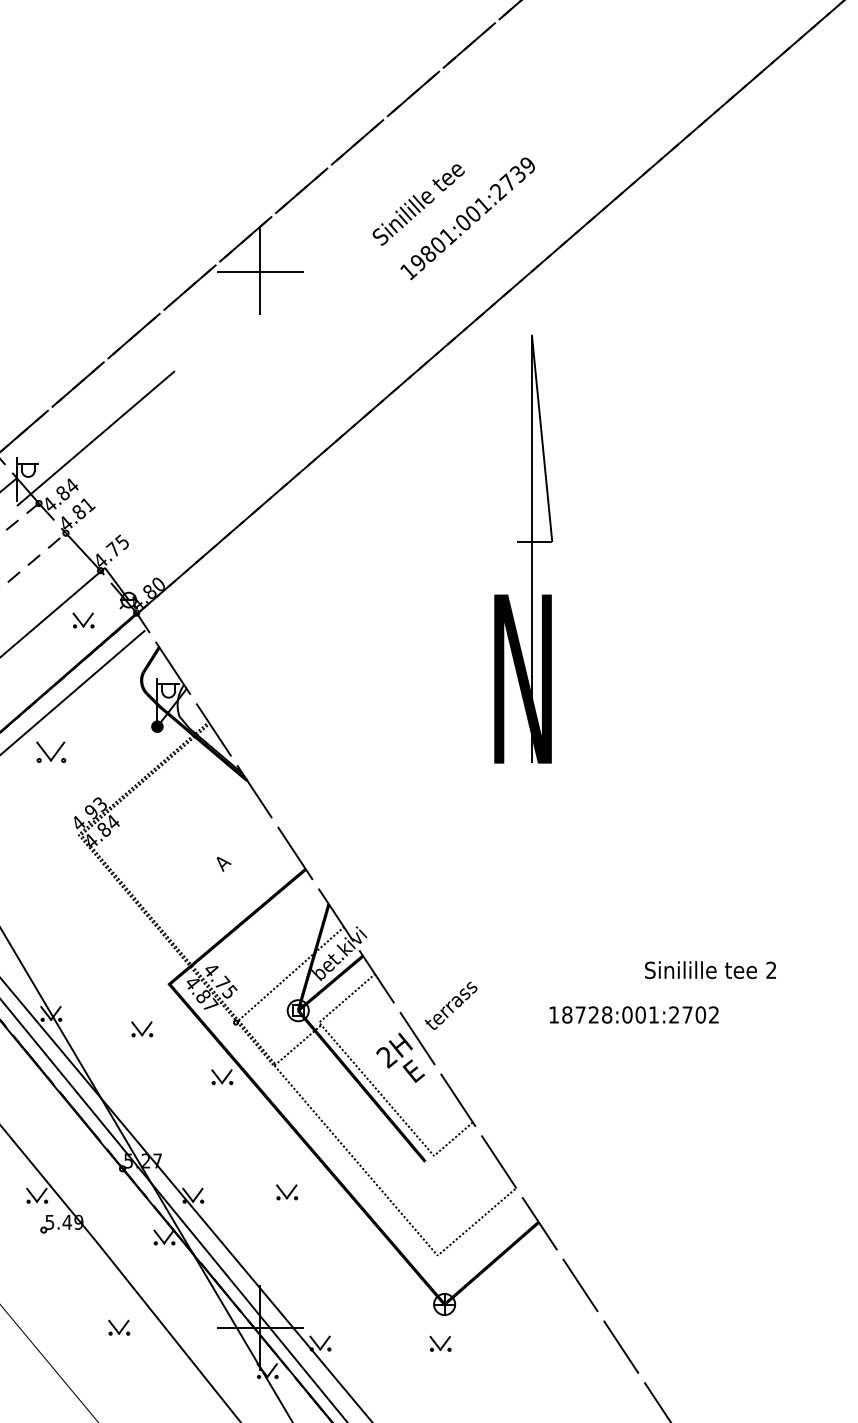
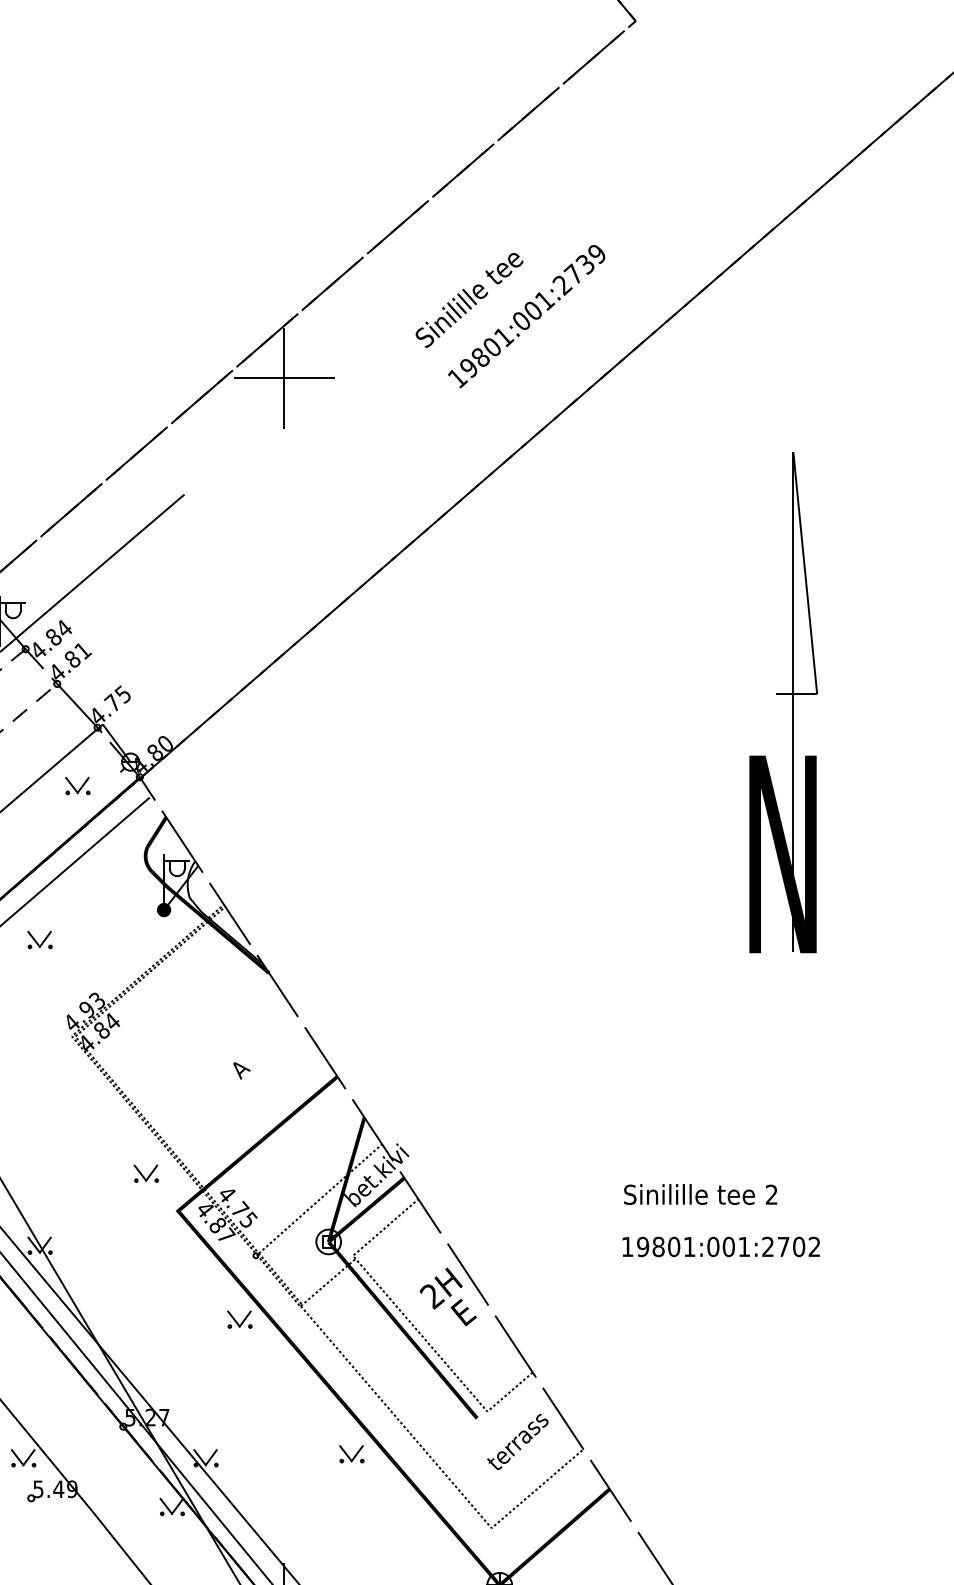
part: (523, 548) -> (783, 701), moved
part: (51, 752) -> (40, 940), size x0.71
text: (710, 970) -> (700, 1194), moved
text: (450, 1005) -> (517, 1441), moved
text: (587, 1014) -> (666, 1246), 18728:001:2702 -> 19801:001:2702
part: (142, 1029) -> (146, 1173), moved
part: (286, 1192) -> (351, 1454), moved

